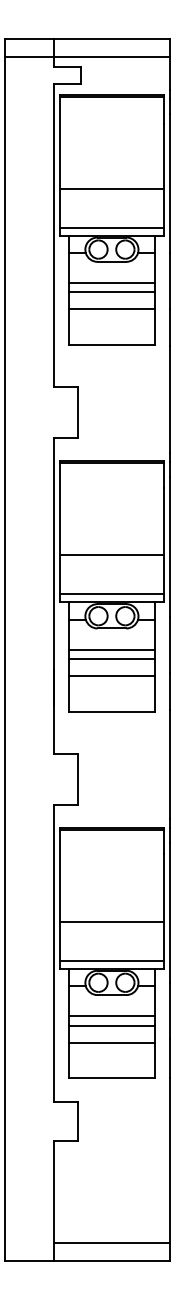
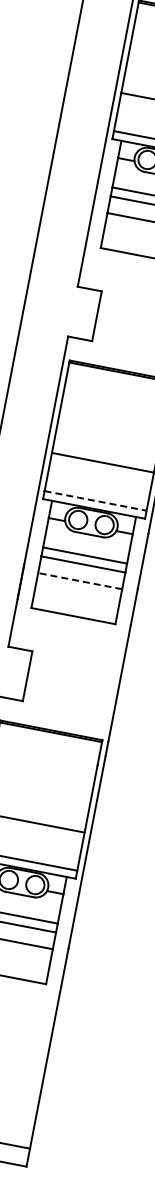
line: (111, 594) -> (95, 501), solid -> dashed
line: (111, 675) -> (79, 580), solid -> dashed

